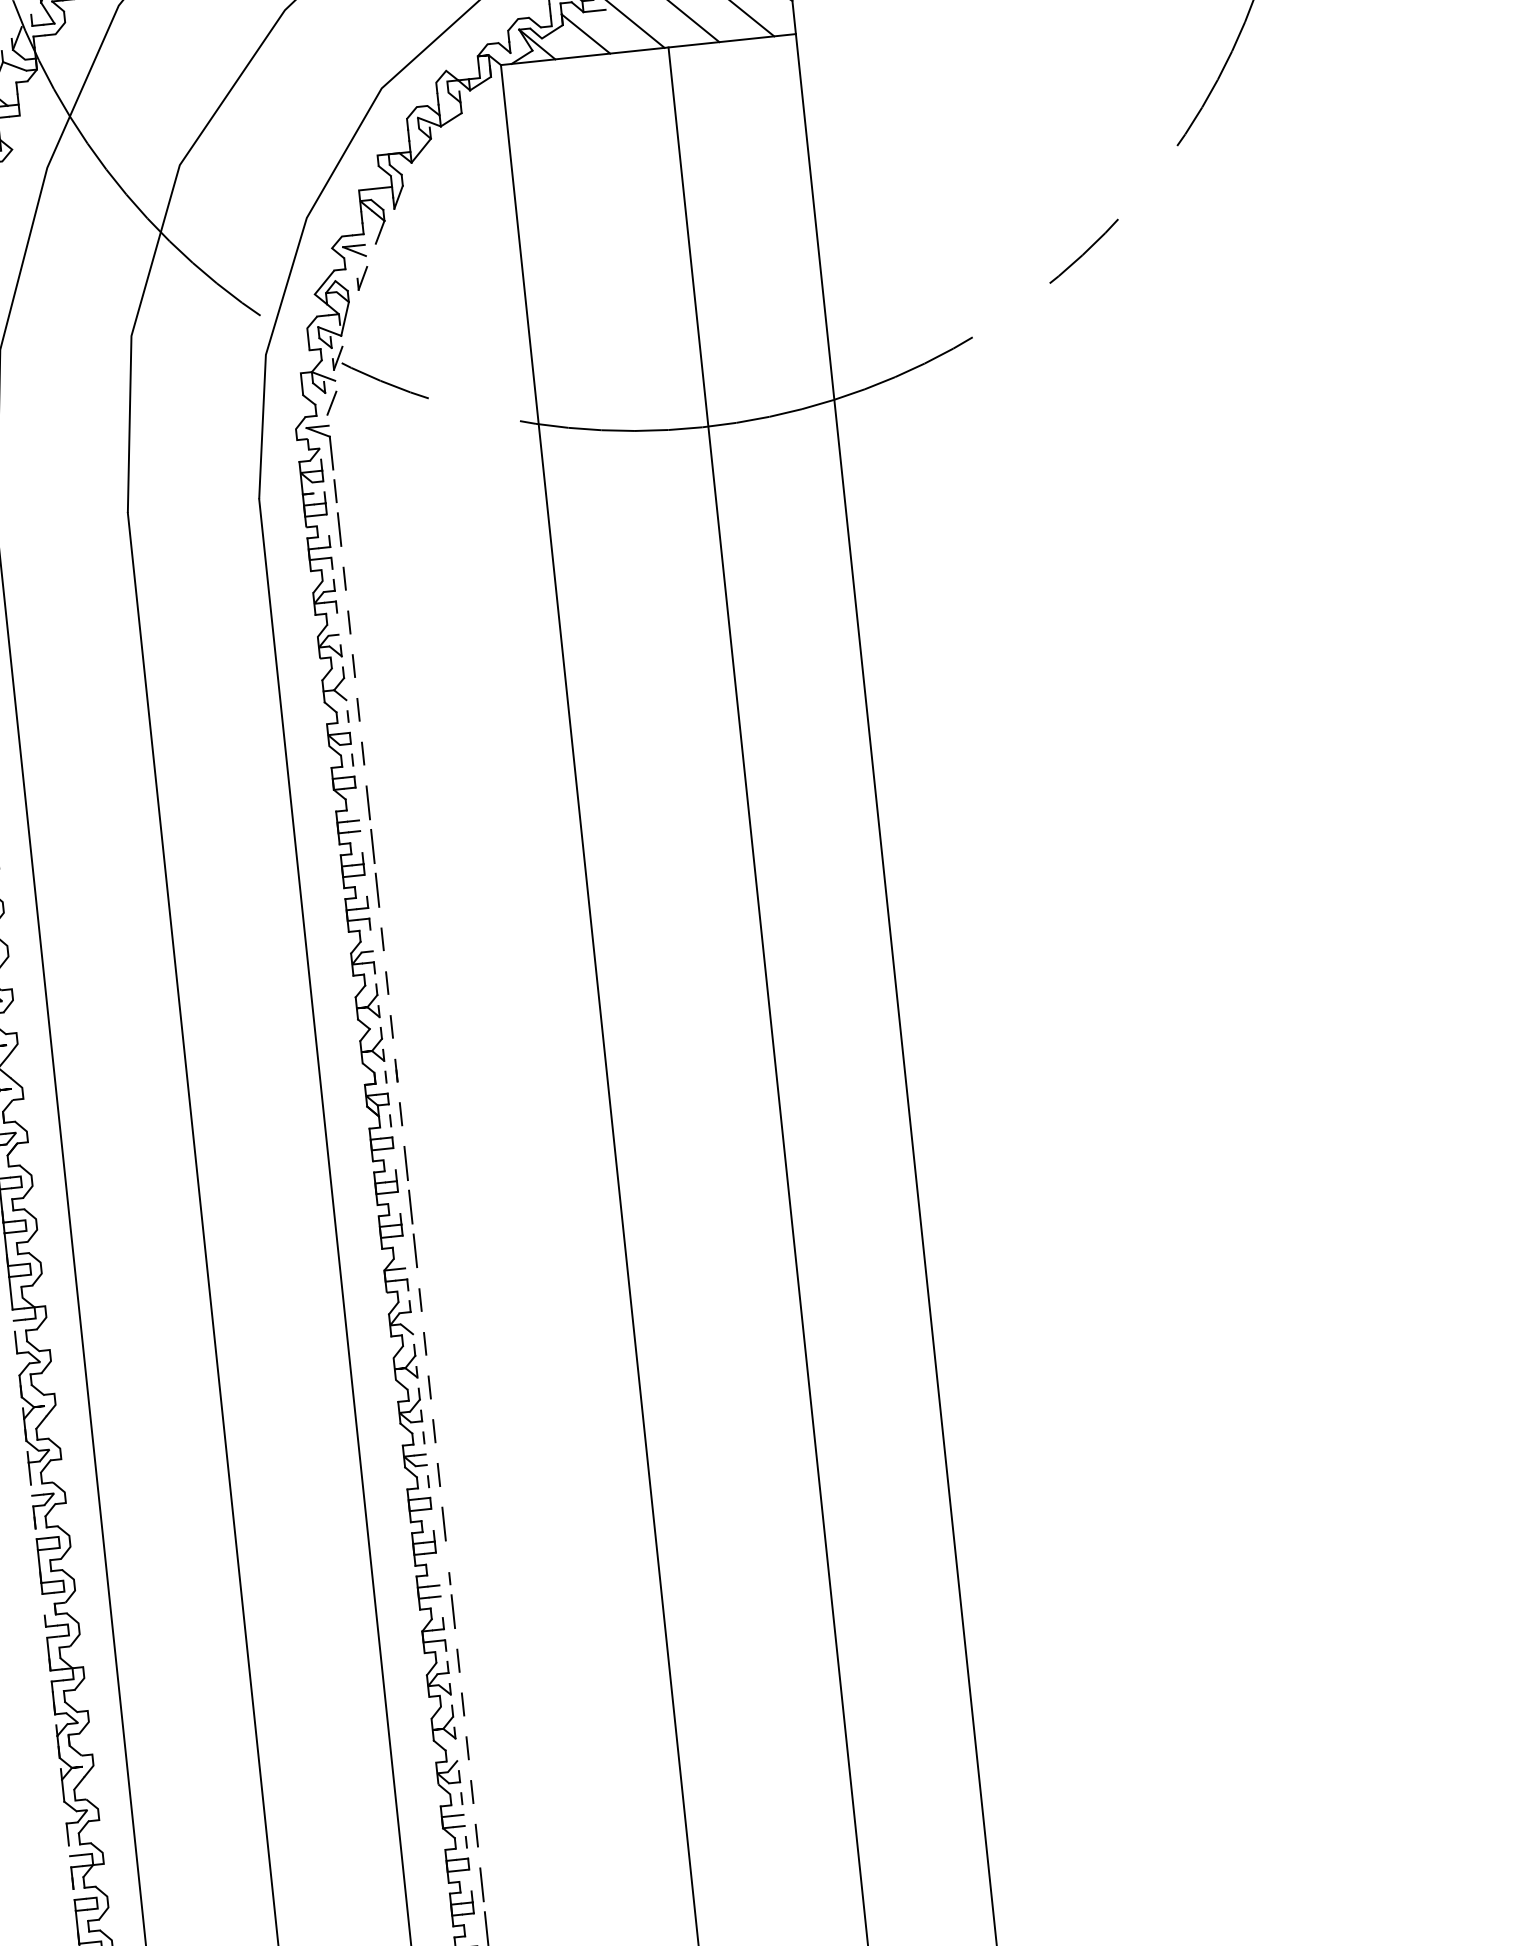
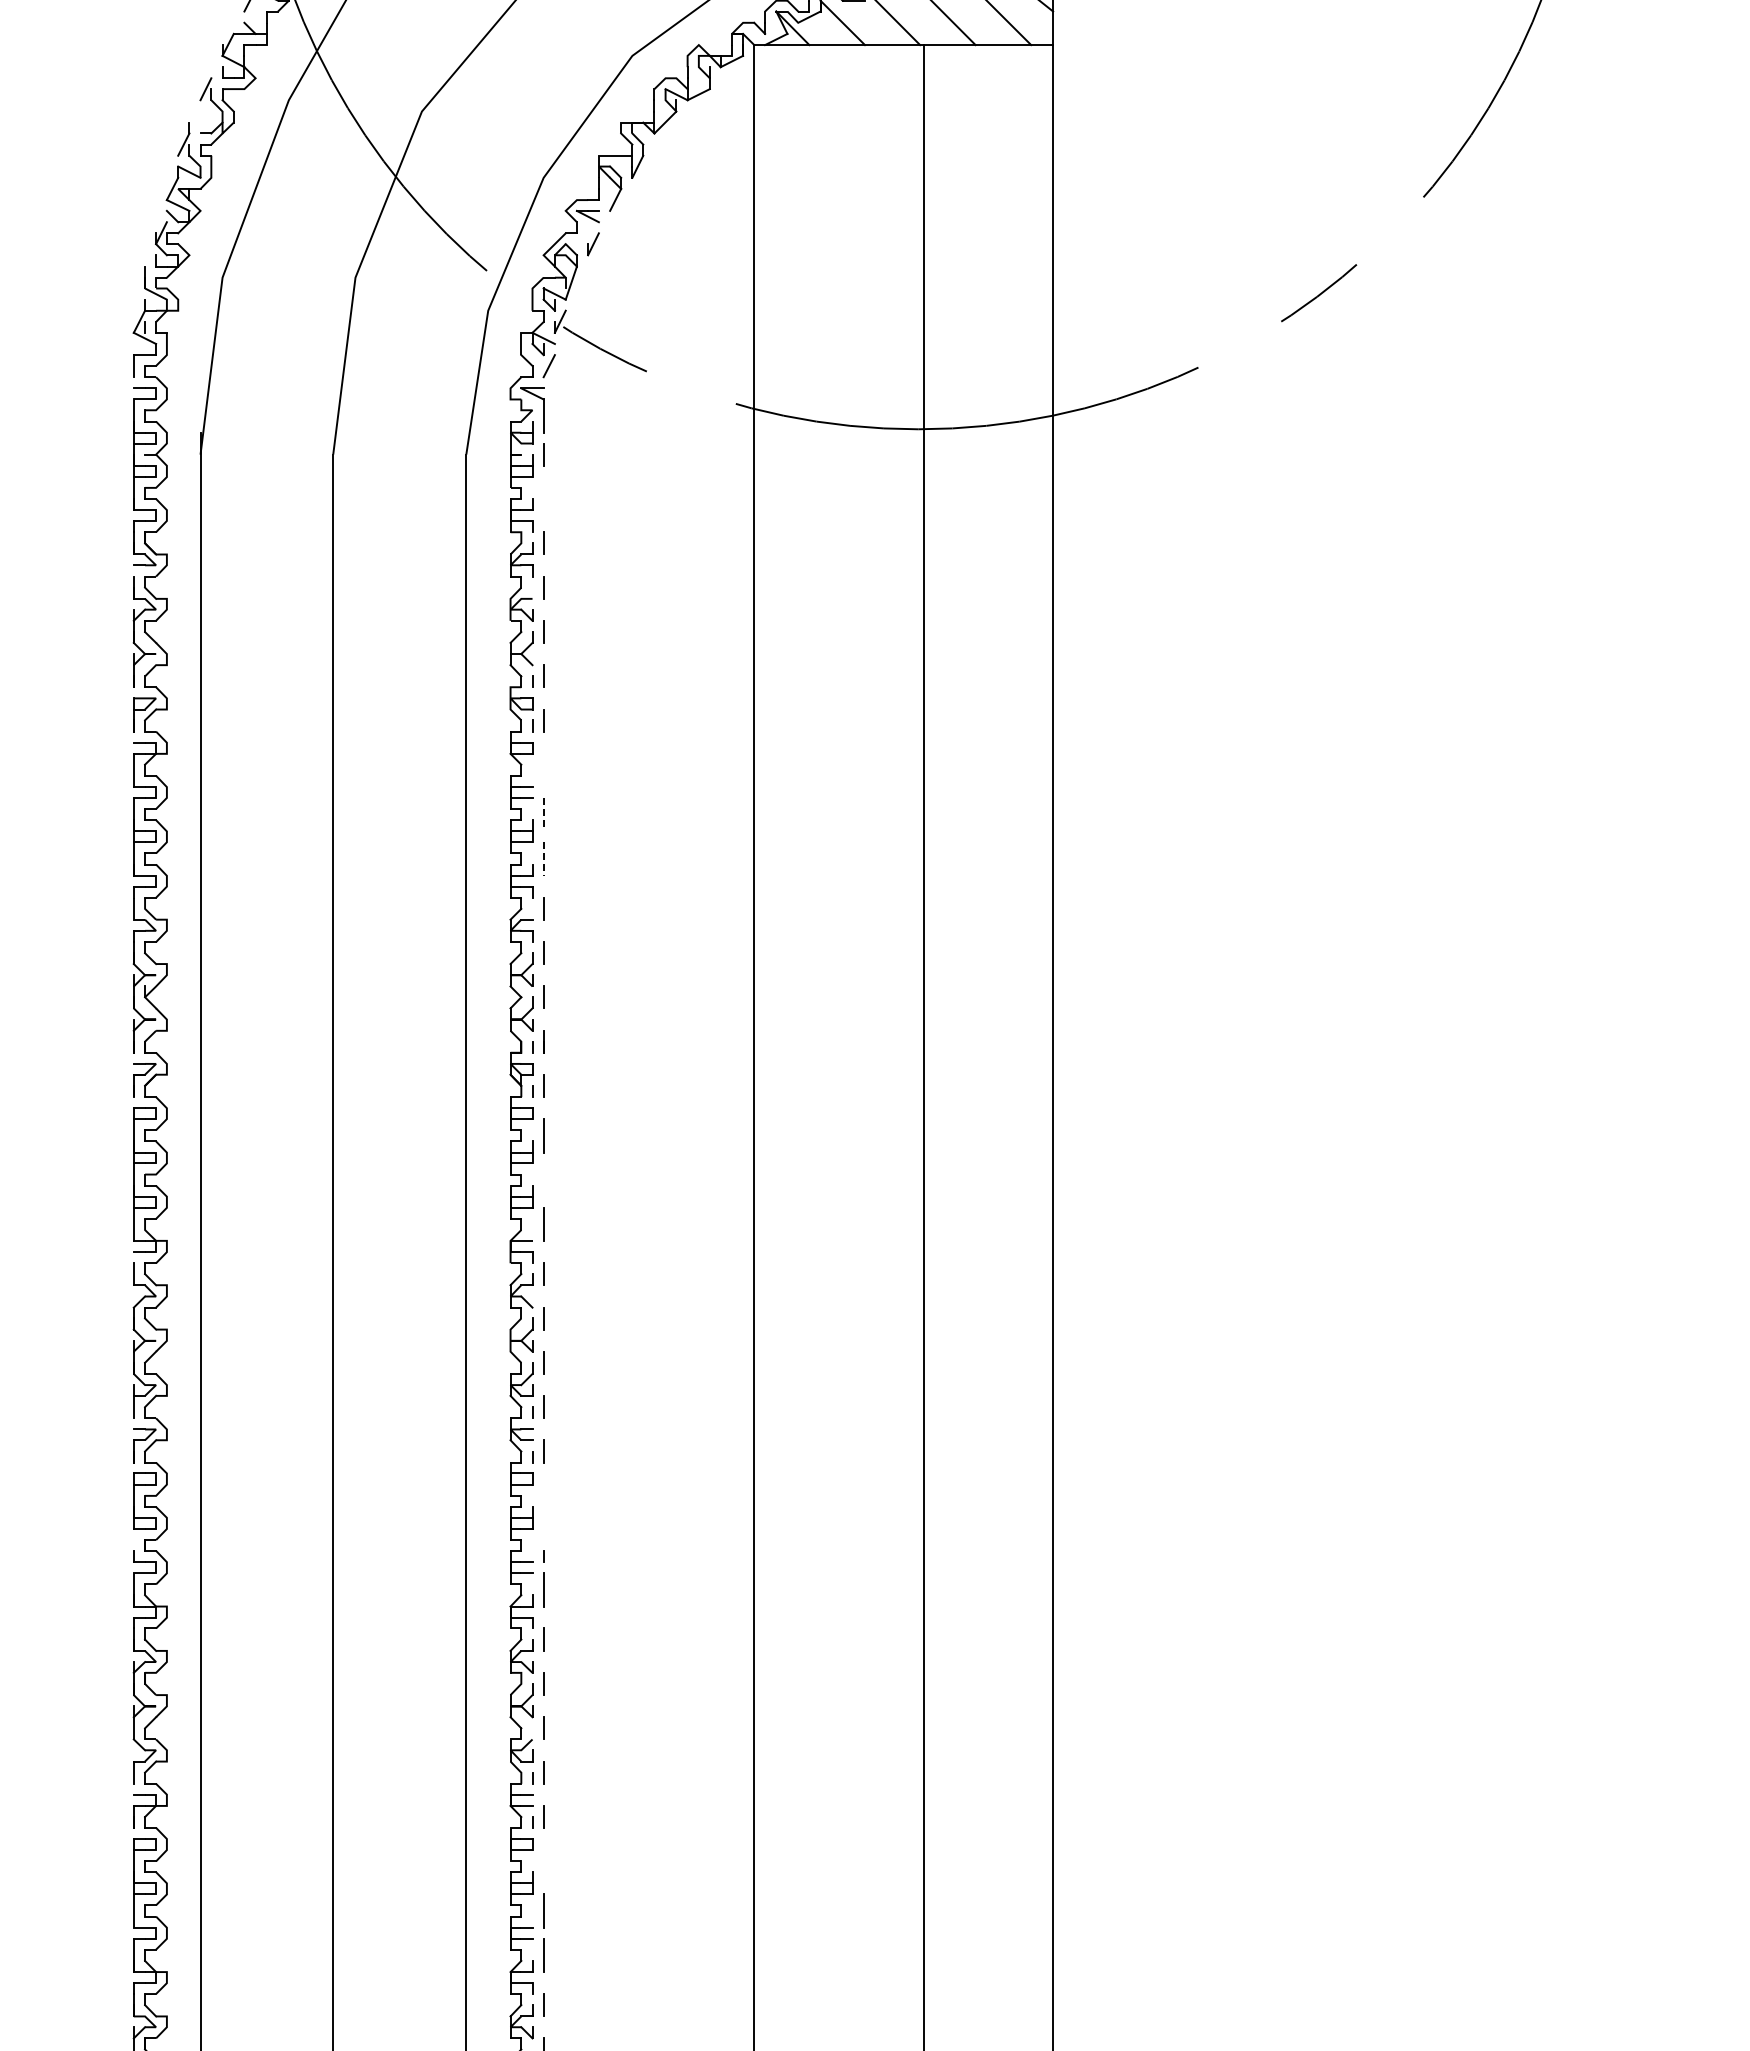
line: (339, 529) -> (543, 493), removed
line: (368, 802) -> (543, 770), removed
line: (372, 846) -> (543, 814), solid -> dashed
line: (377, 890) -> (543, 859), solid -> dashed
line: (410, 1206) -> (543, 1179), removed
line: (443, 1523) -> (543, 1500), removed
line: (481, 1884) -> (543, 1866), removed

